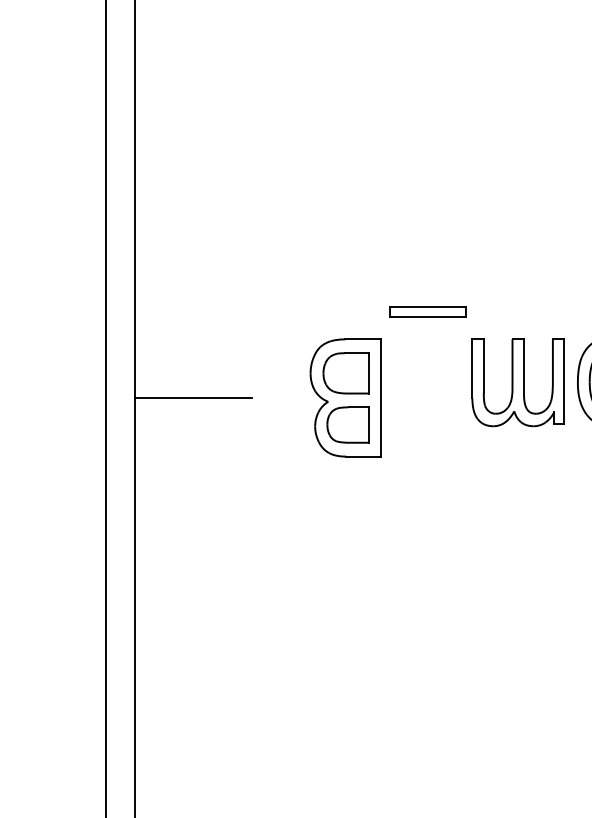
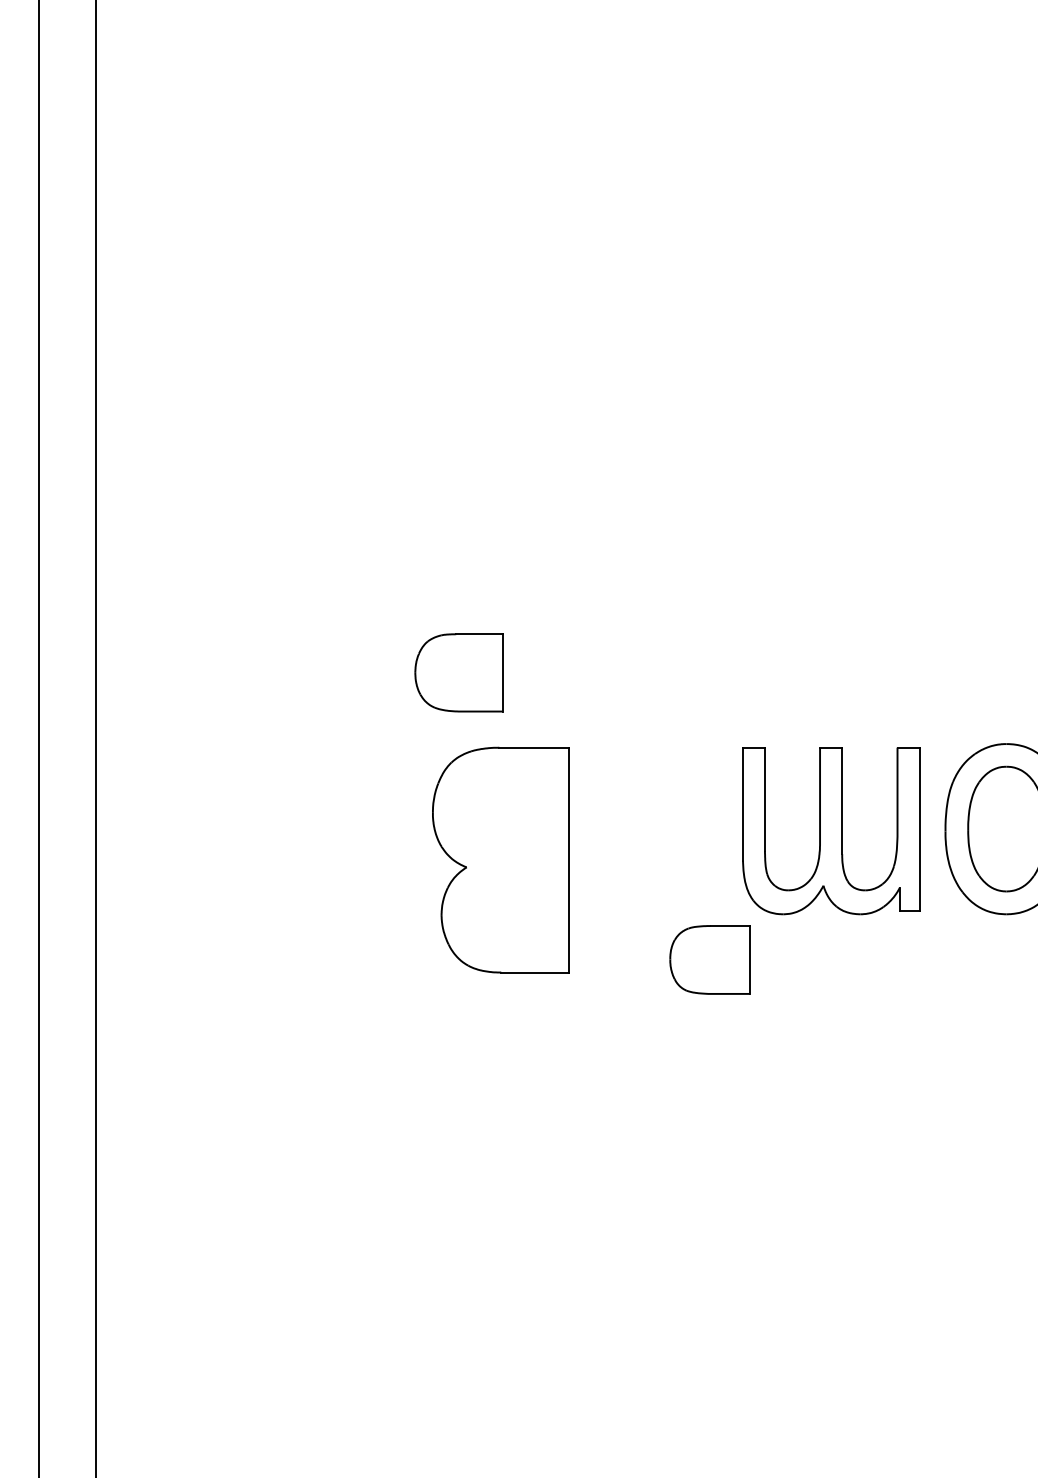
part: (427, 311) -> (657, 694), removed
part: (345, 373) -> (457, 673), moved
line: (193, 397) -> (208, 859), removed
part: (347, 424) -> (708, 958), moved

